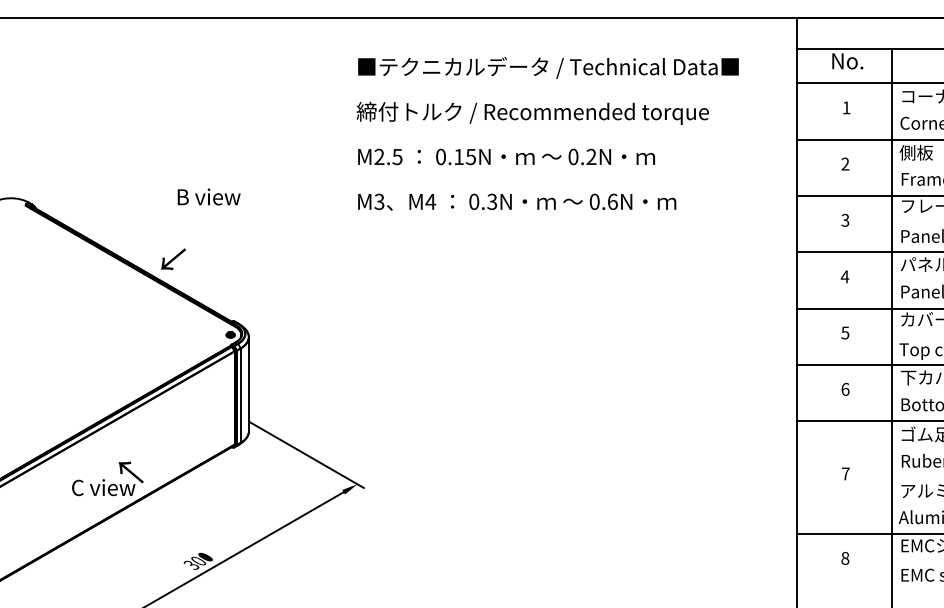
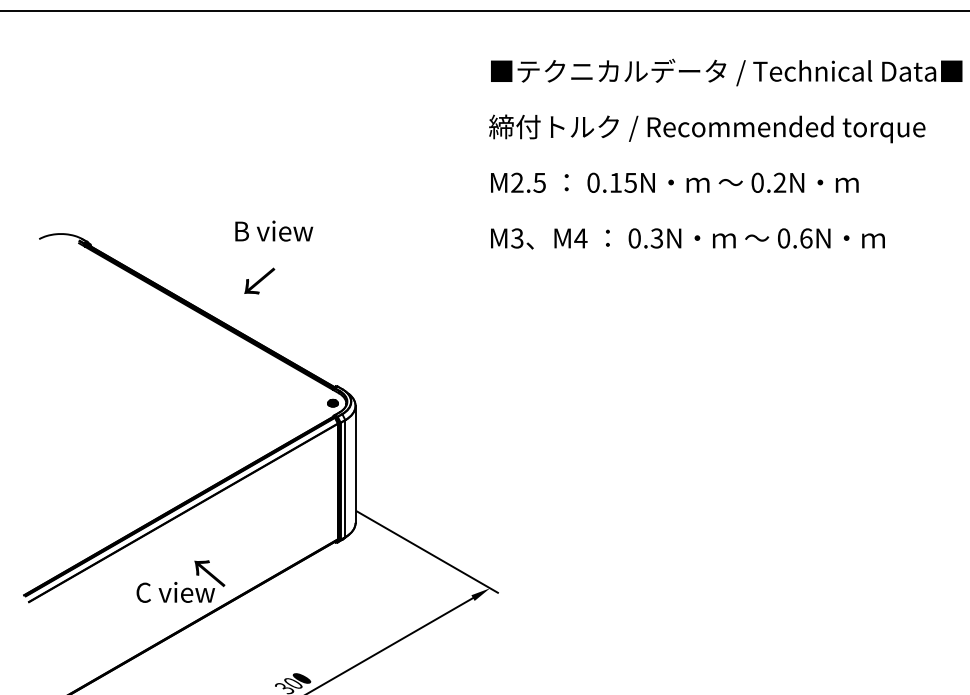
text: (208, 196) -> (273, 230), moved
text: (173, 259) -> (259, 281), moved

